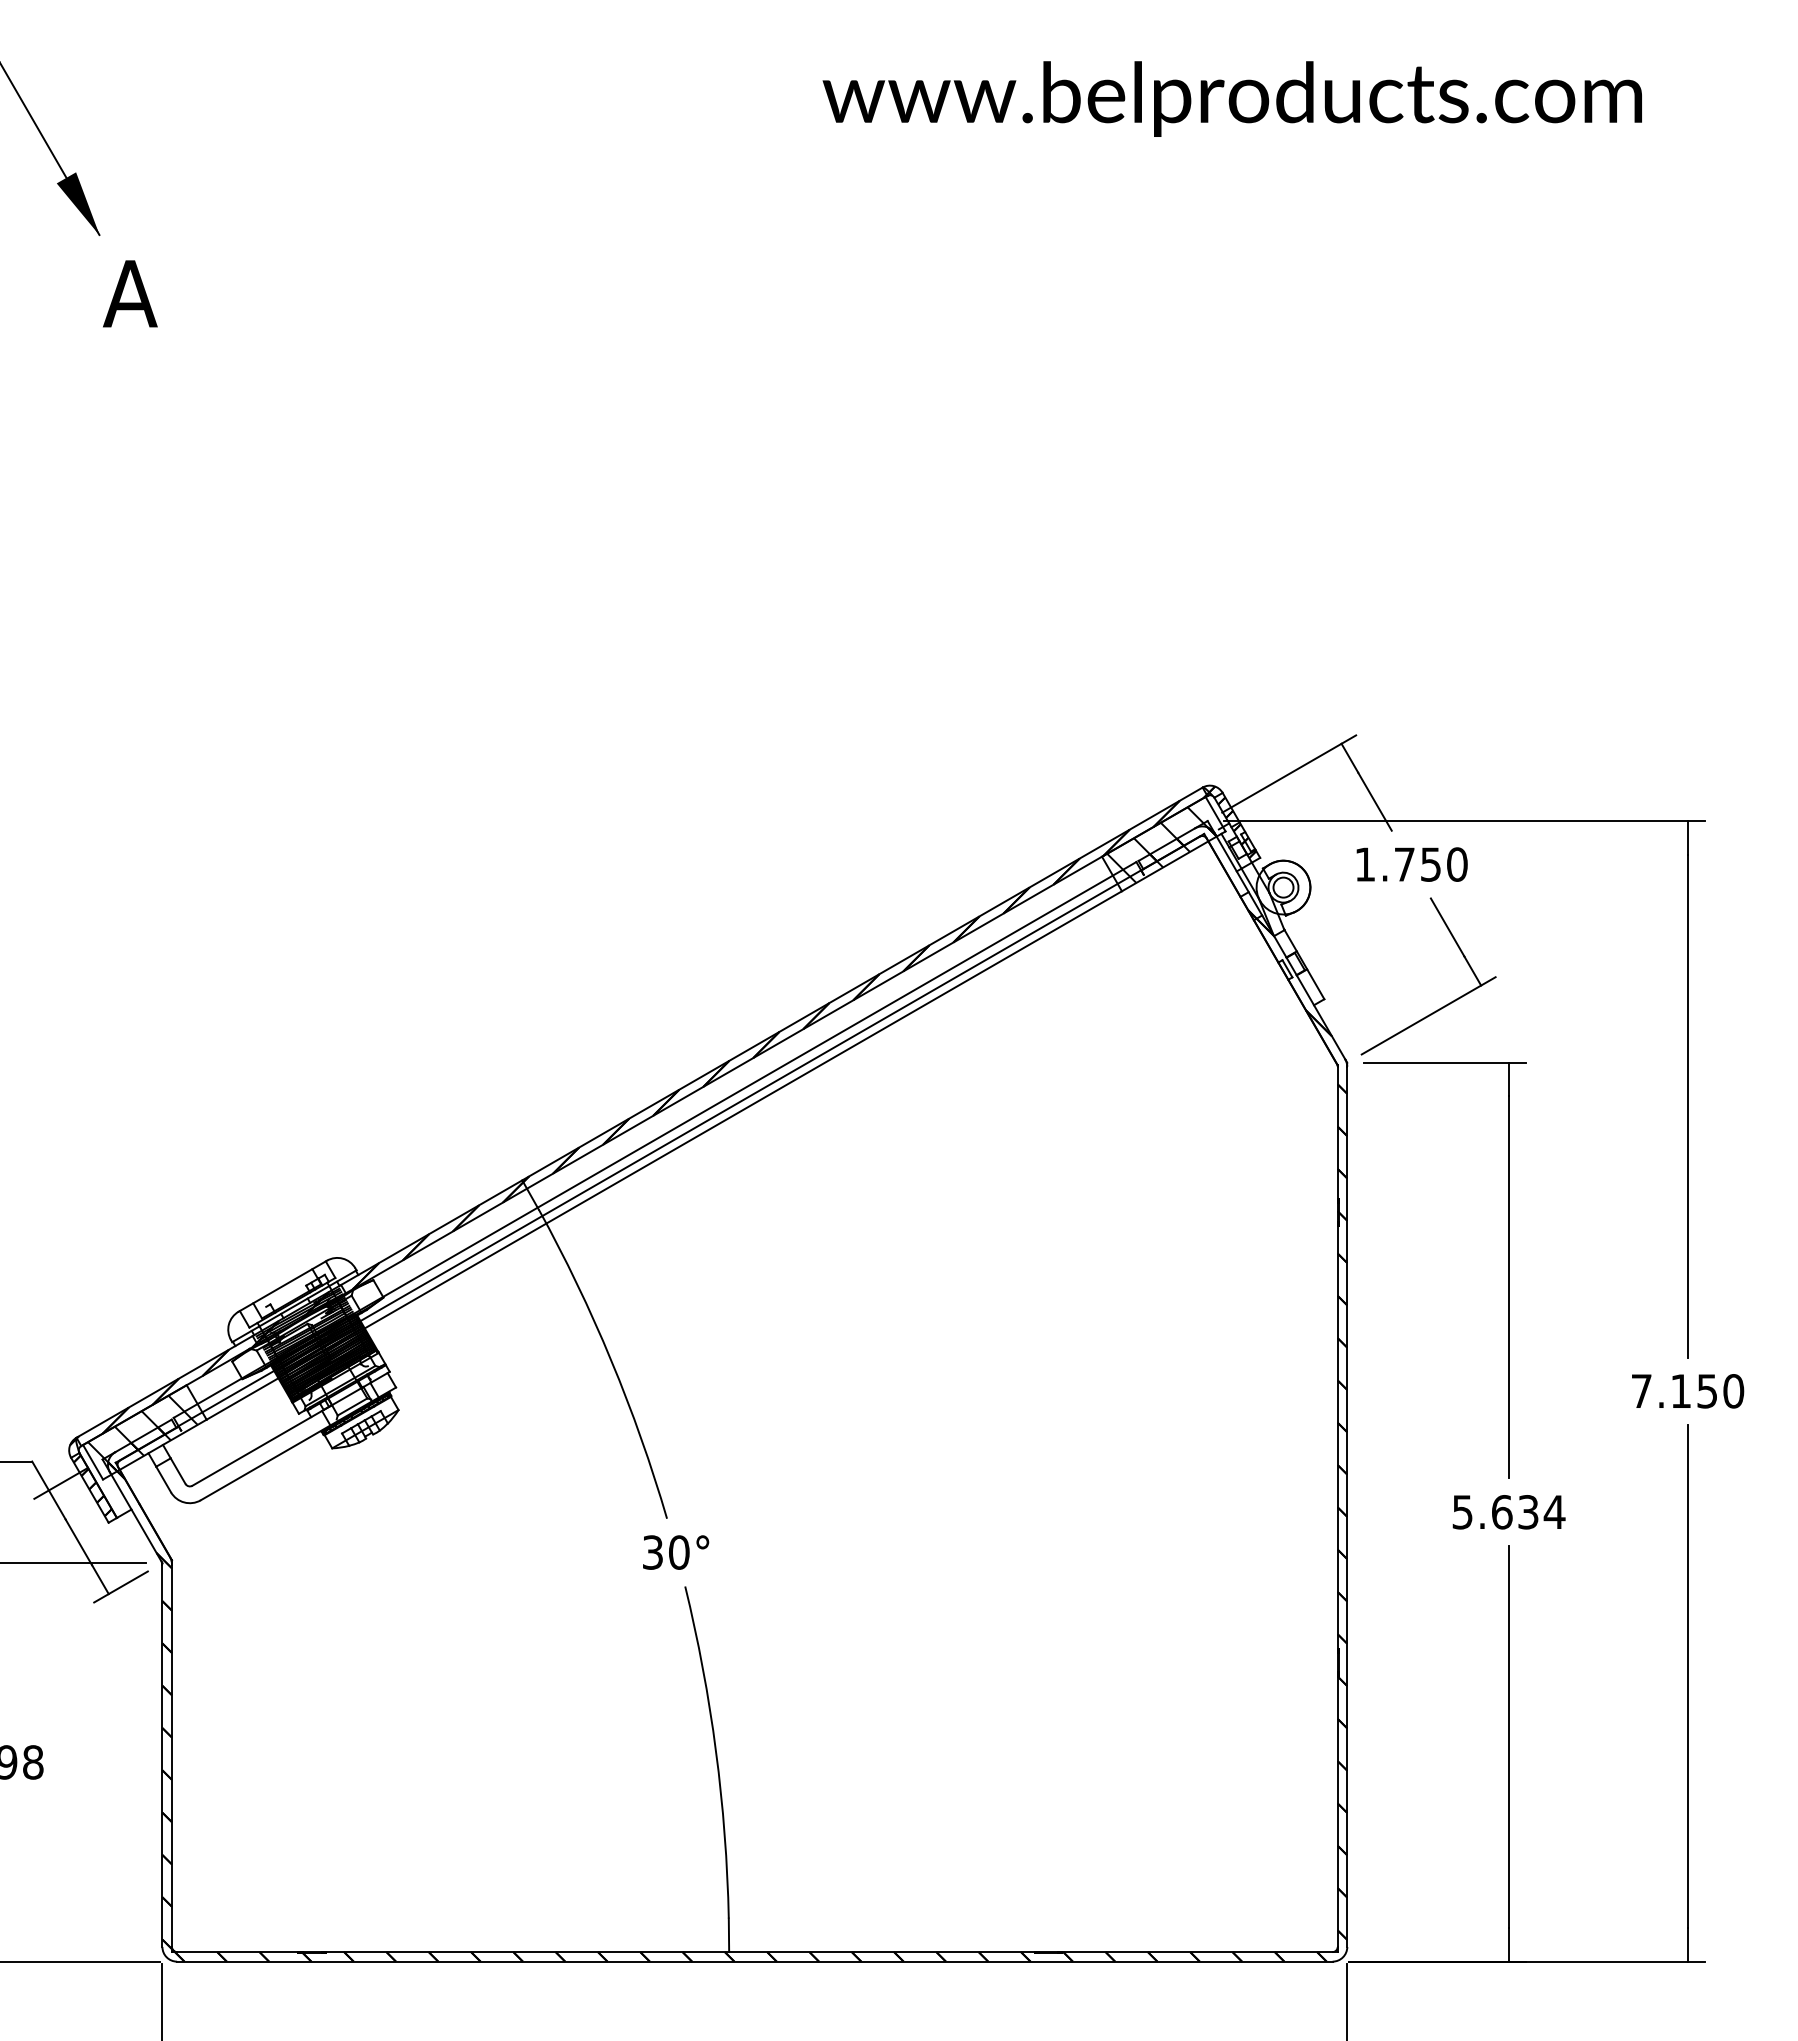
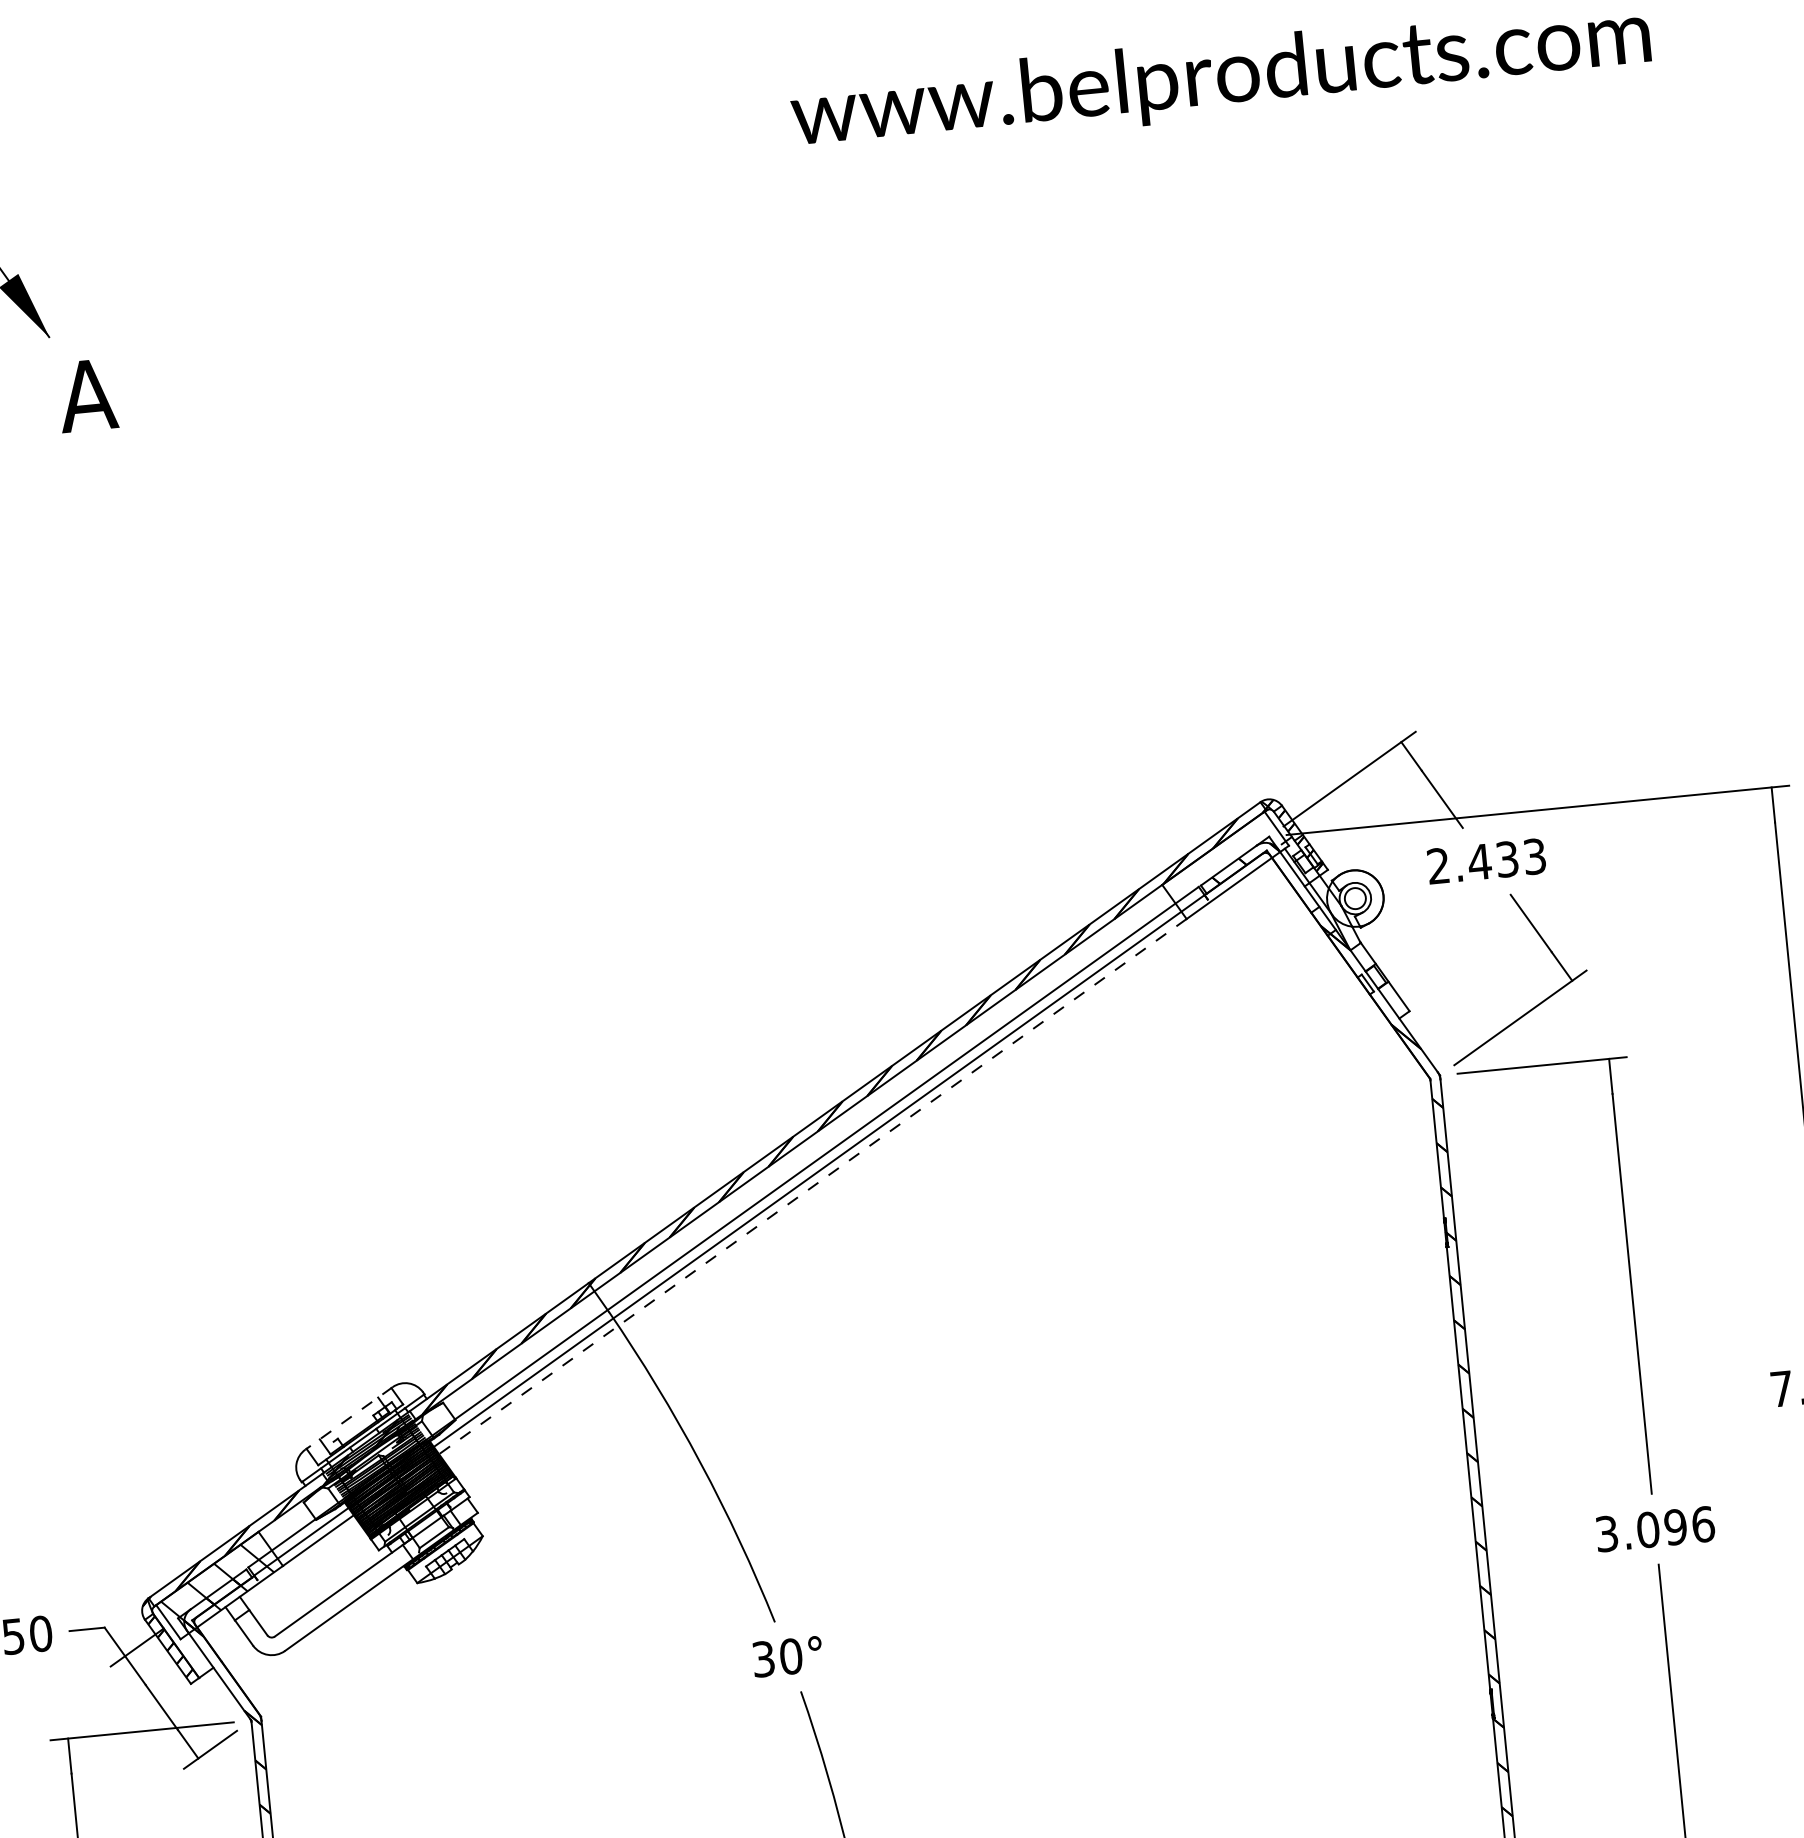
hatch: (1161, 844) -> (1223, 865), removed
text: (1411, 864) -> (1486, 861), 1.750 -> 2.433
line: (742, 1110) -> (812, 1187), solid -> dashed
line: (282, 1286) -> (348, 1418), solid -> dashed
text: (1509, 1512) -> (1656, 1529), 5.634 -> 3.096

